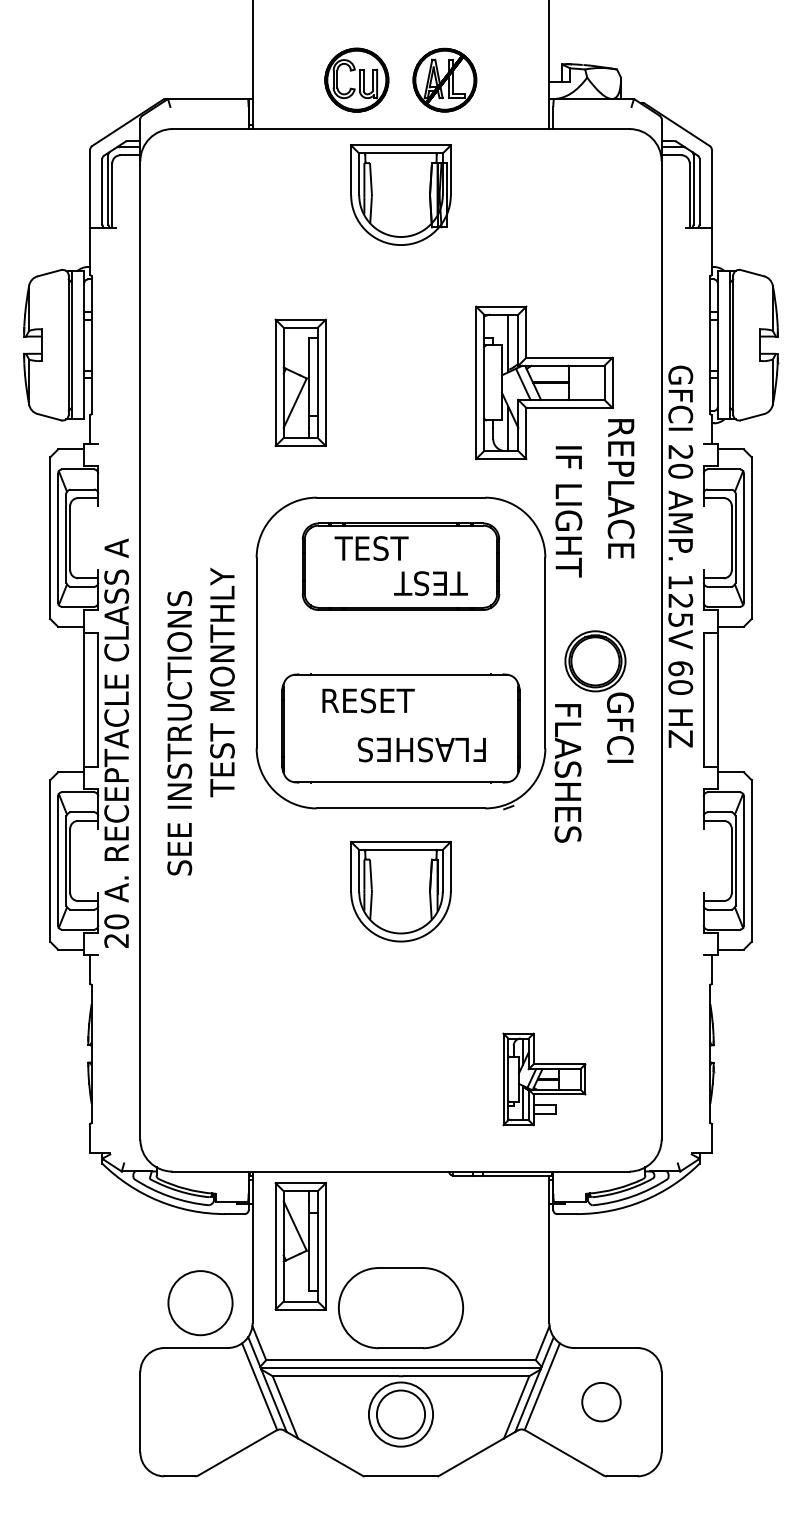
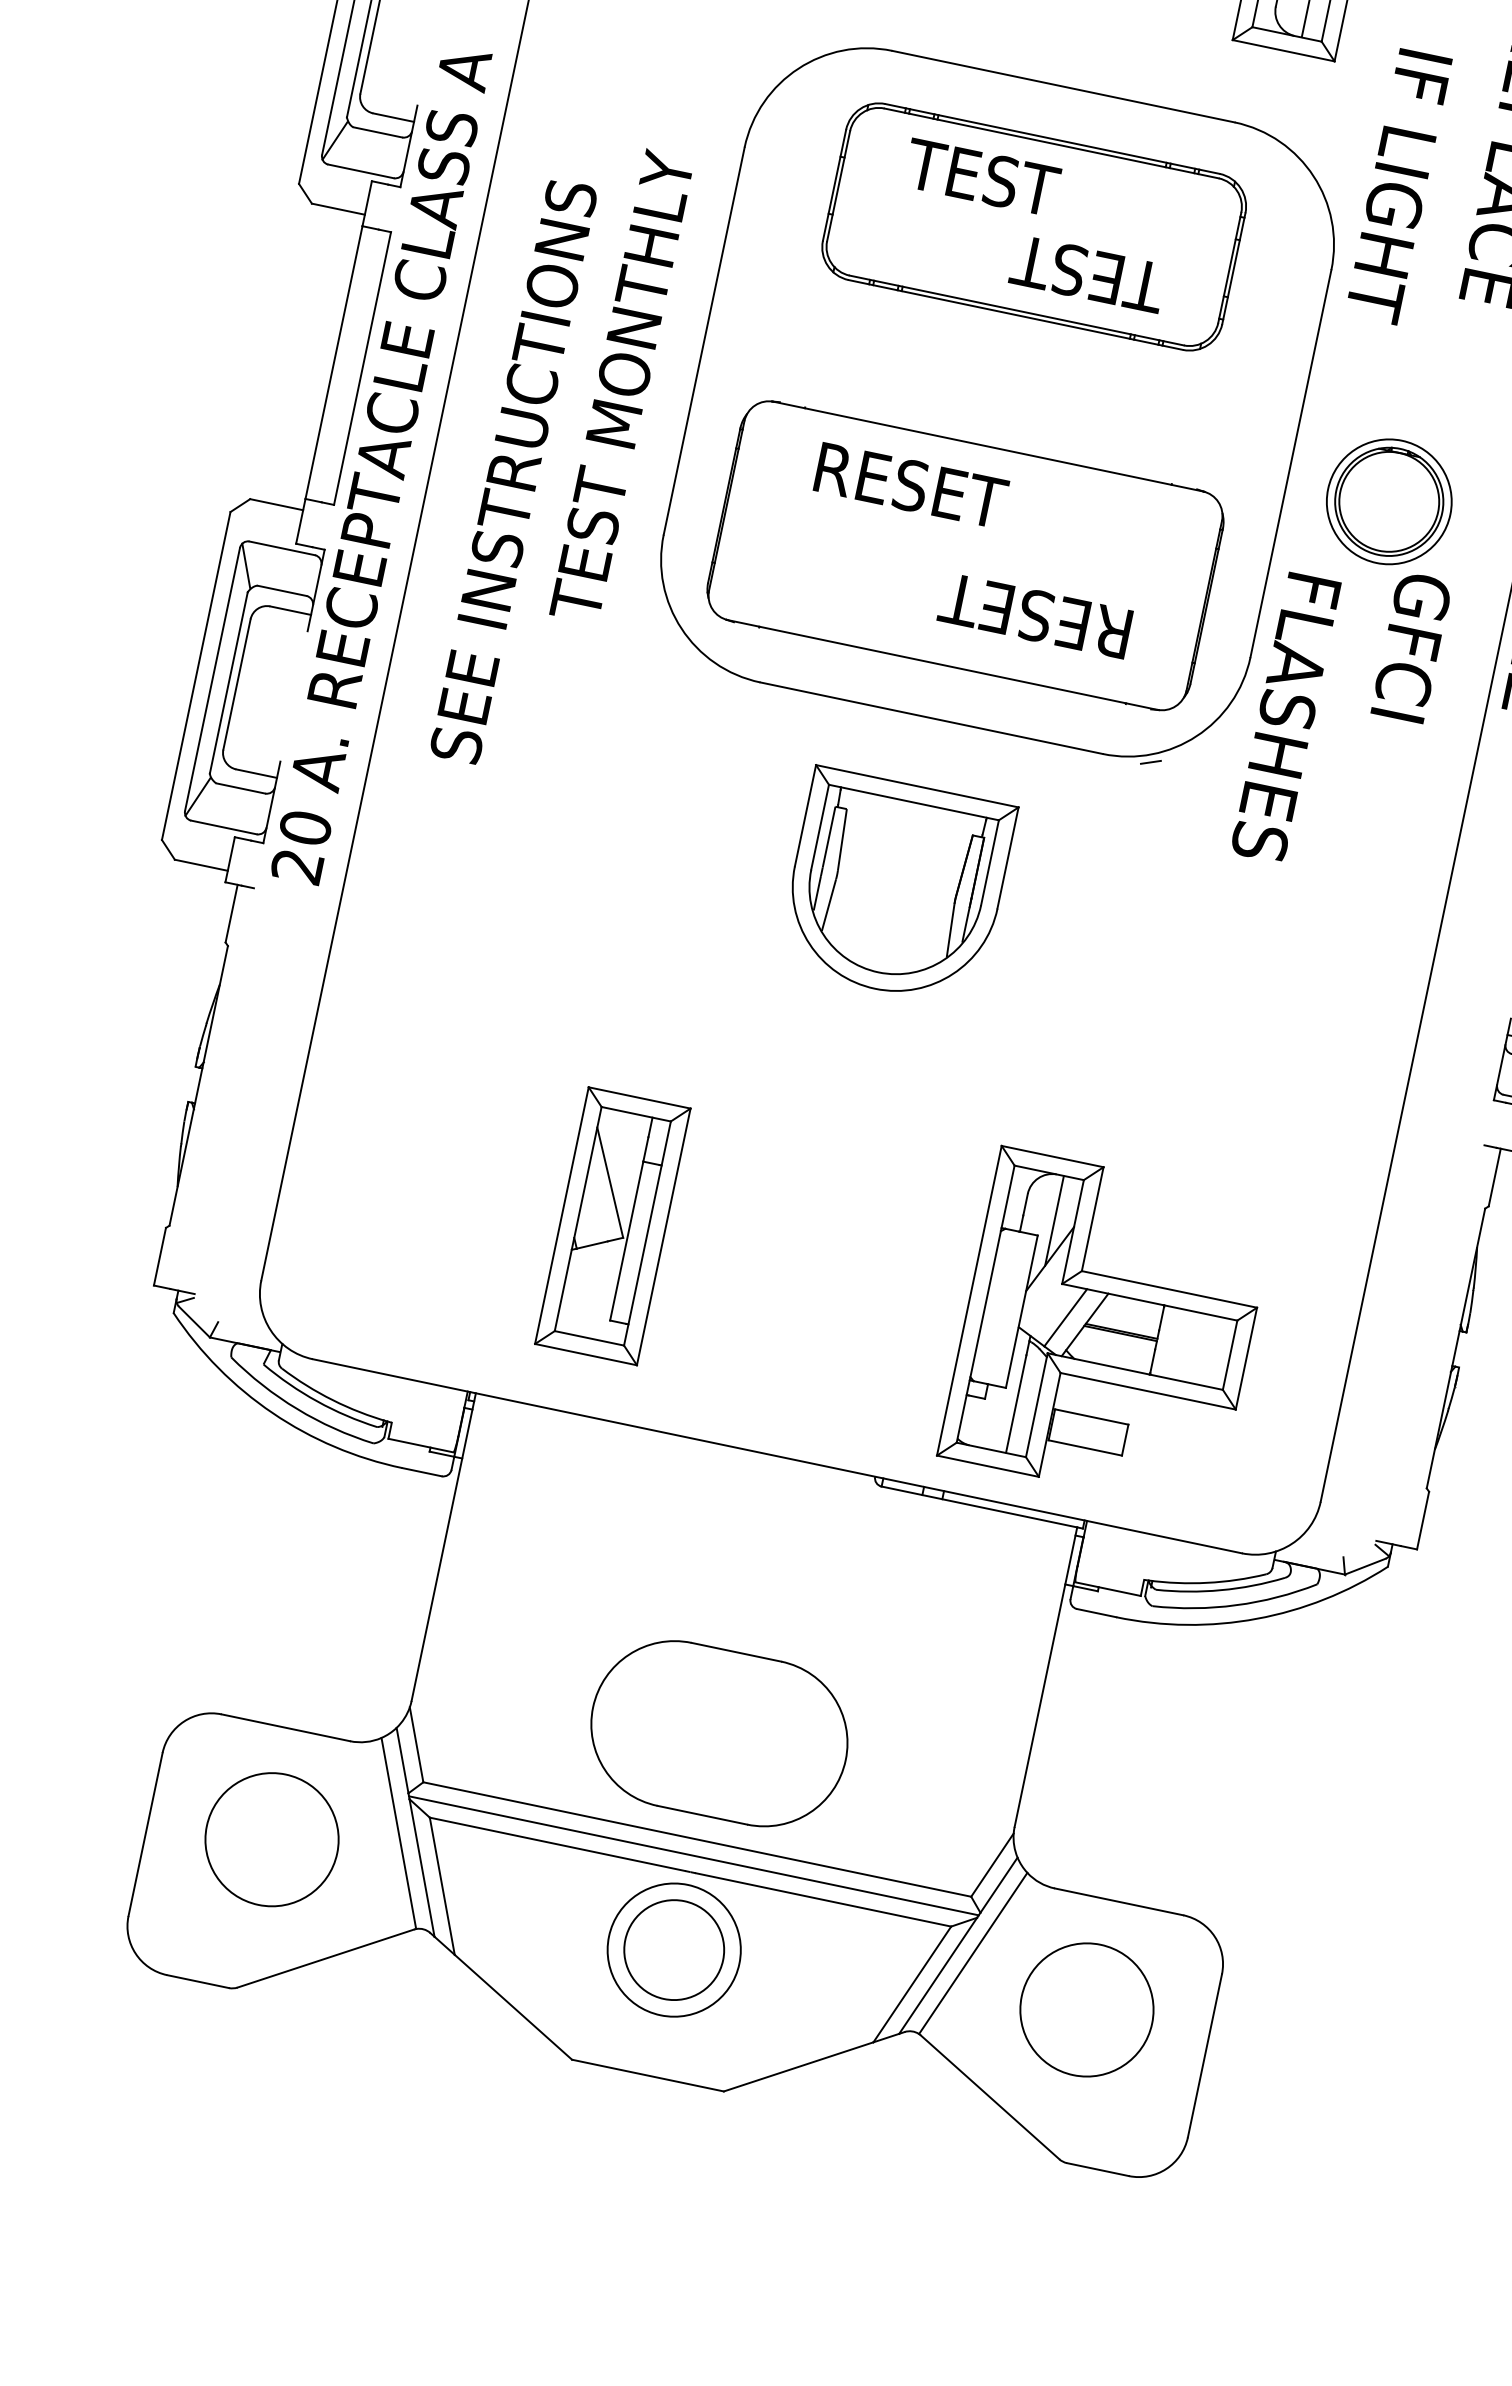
text: (419, 749) -> (994, 606), FLASHES -> RESET
part: (544, 1079) -> (1108, 1330), size x1.67
part: (300, 1246) -> (612, 1226), moved
circle: (200, 1303) -> (271, 1840), moved
circle: (601, 1402) -> (1086, 2010), size x1.67

